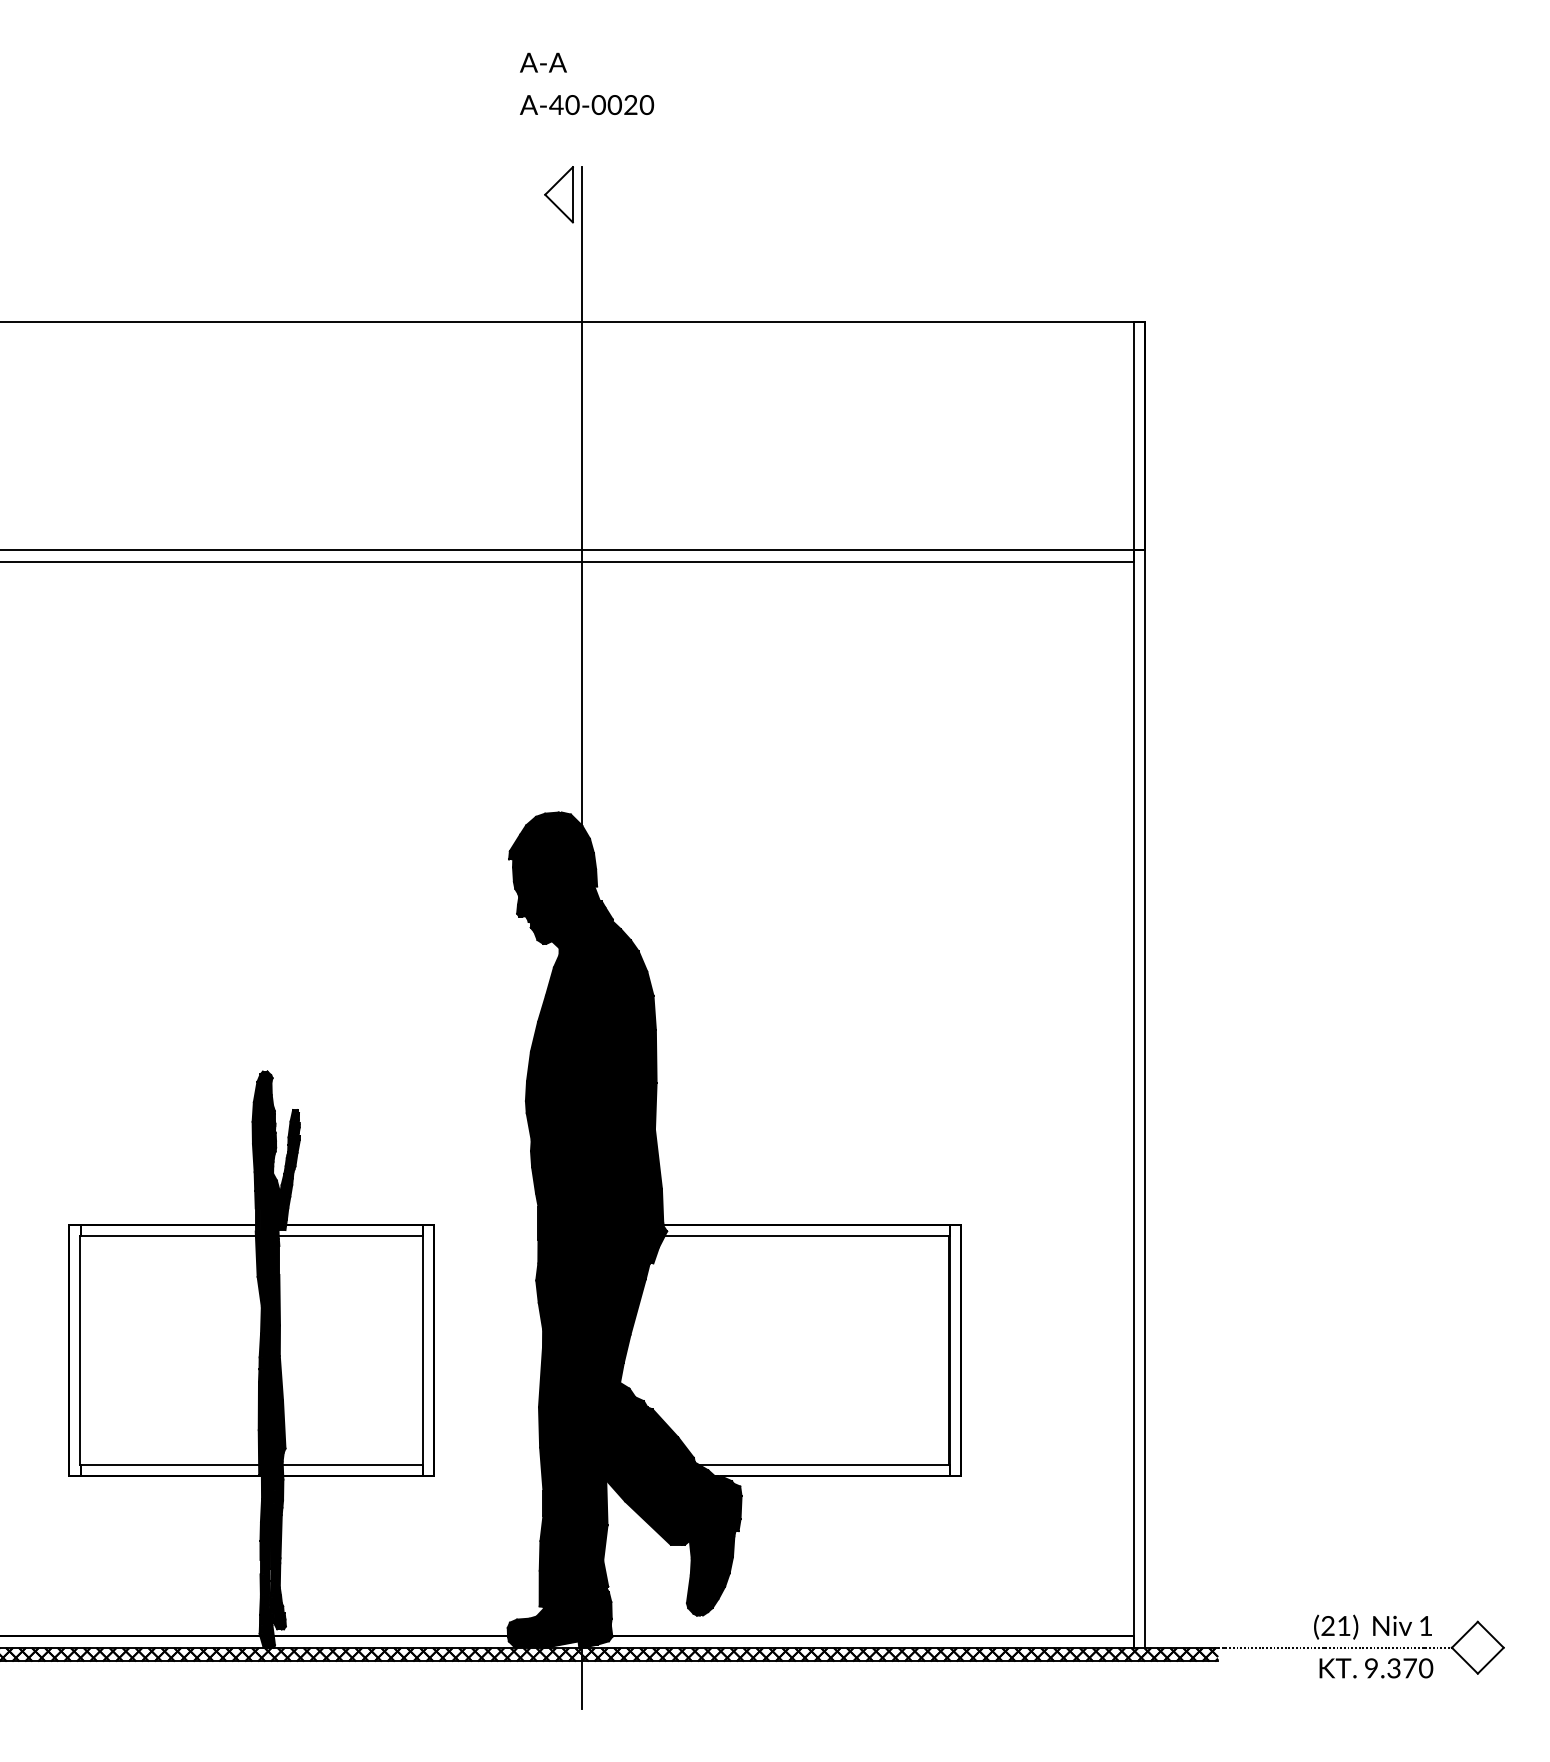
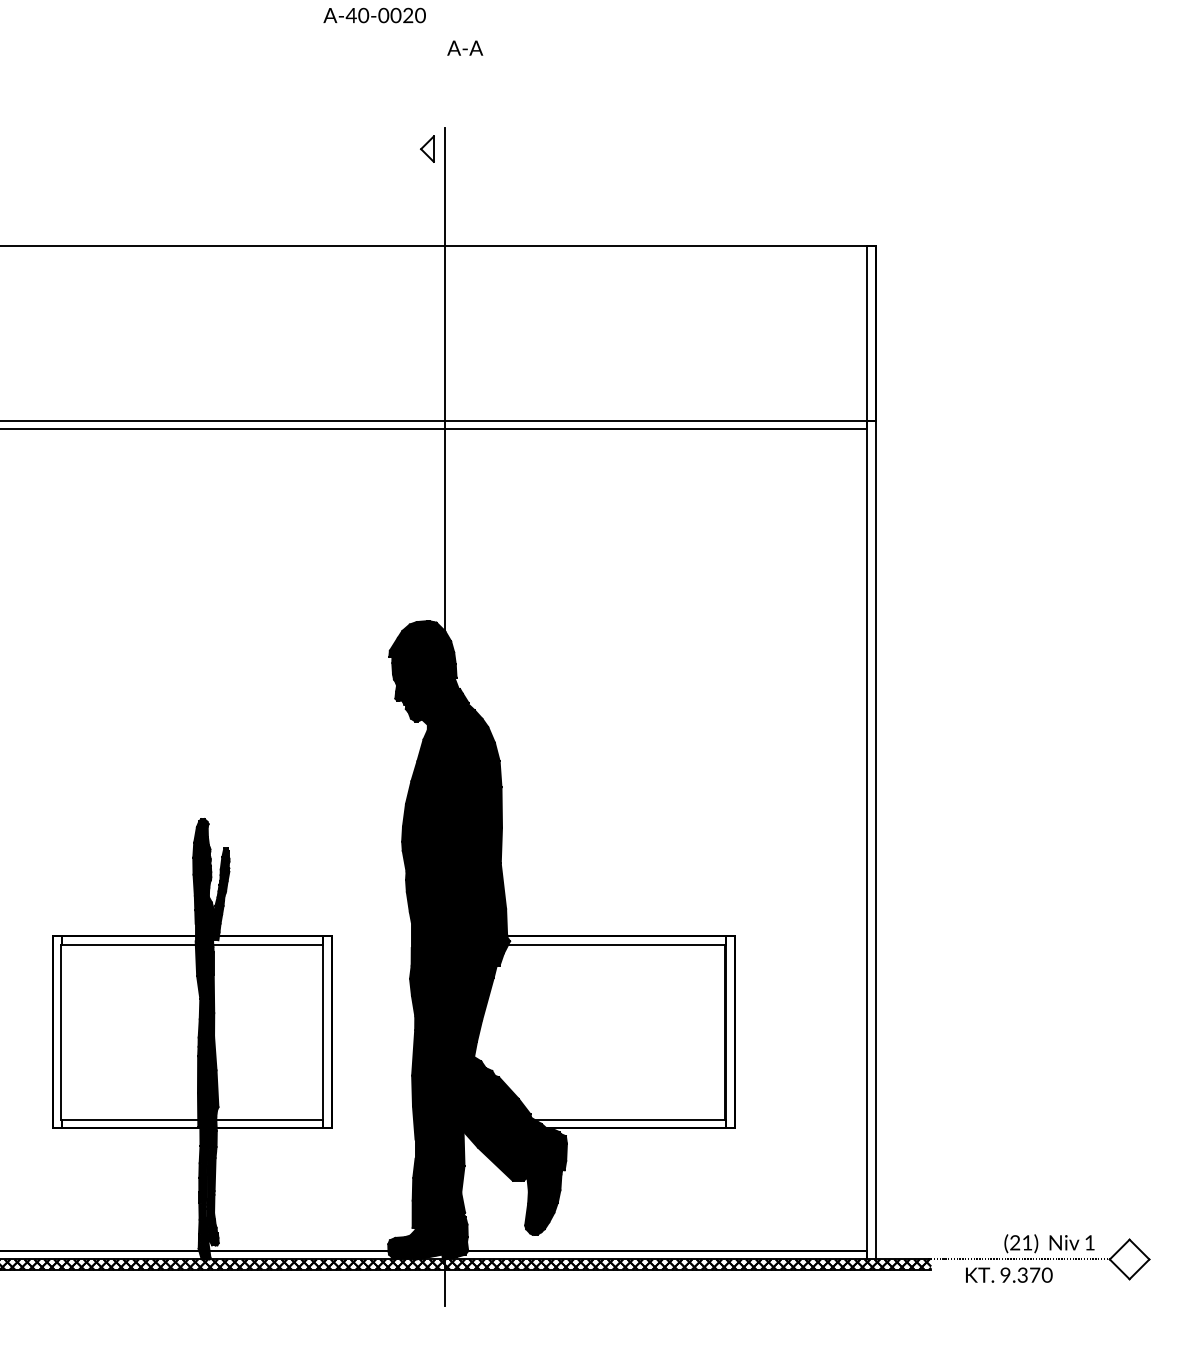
text: (543, 62) -> (465, 48), moved
text: (587, 104) -> (375, 15), moved
part: (558, 194) -> (427, 148), size x0.6
text: (1376, 1668) -> (1009, 1275), moved

